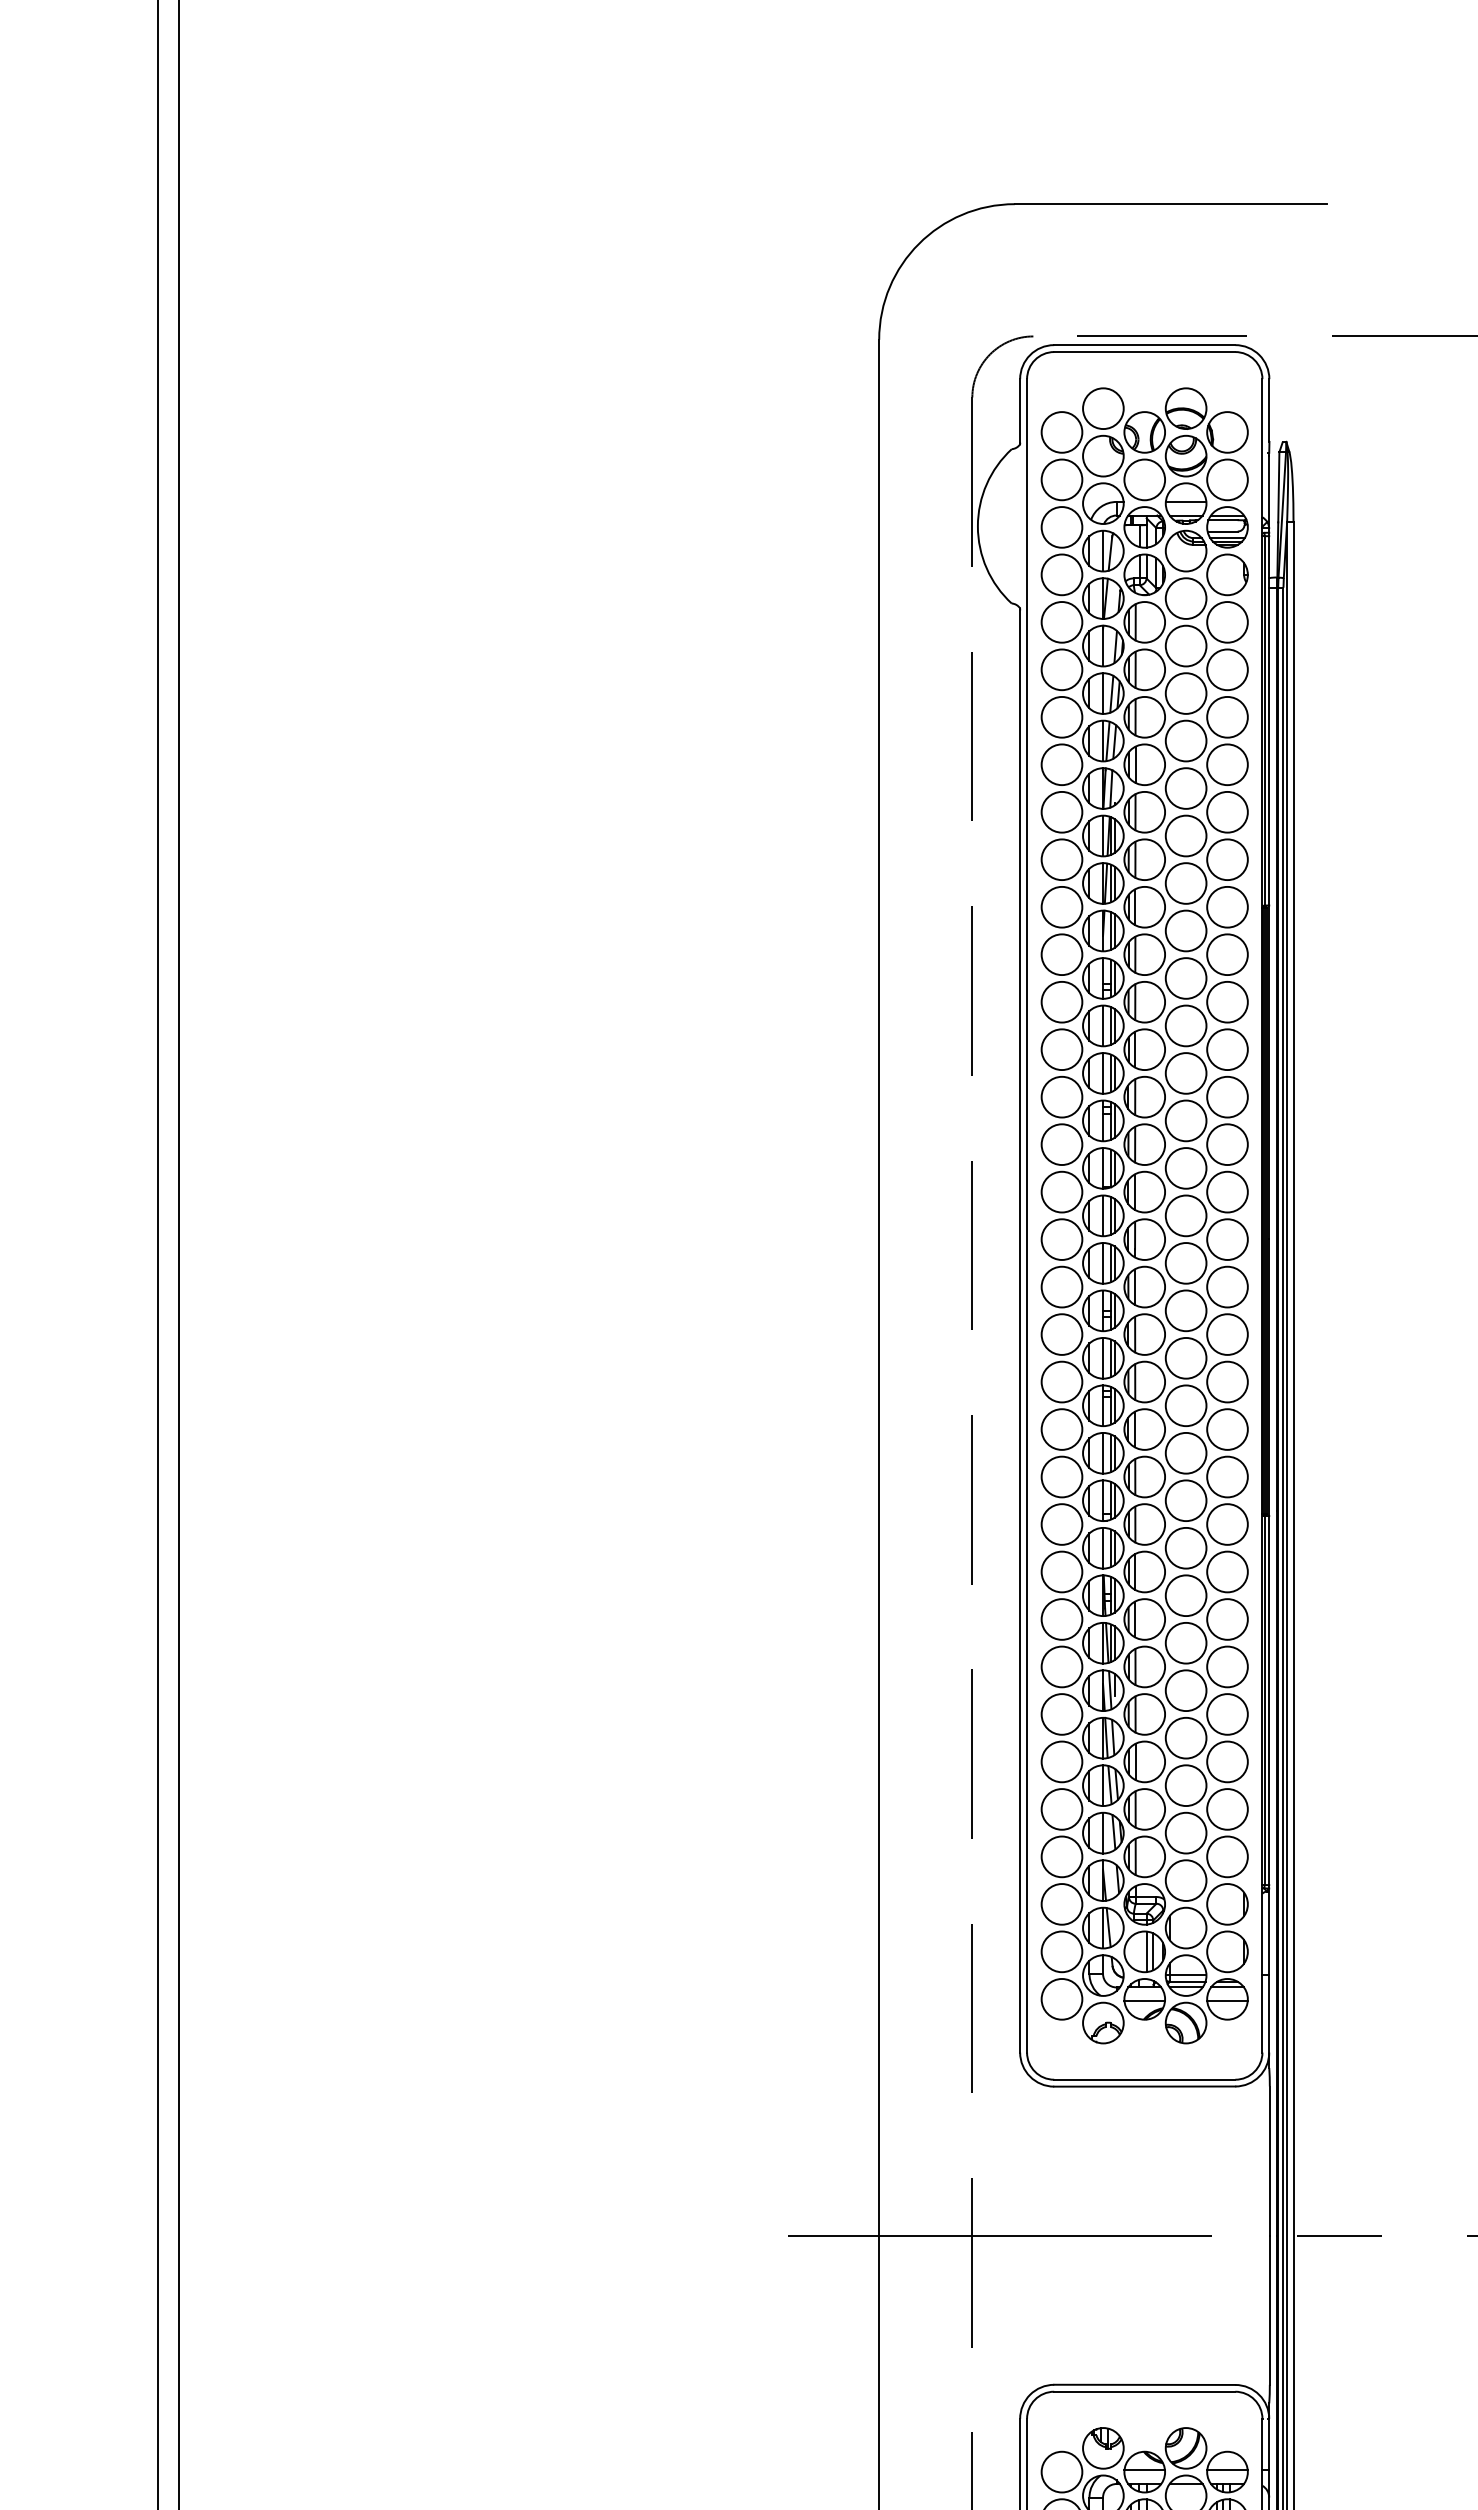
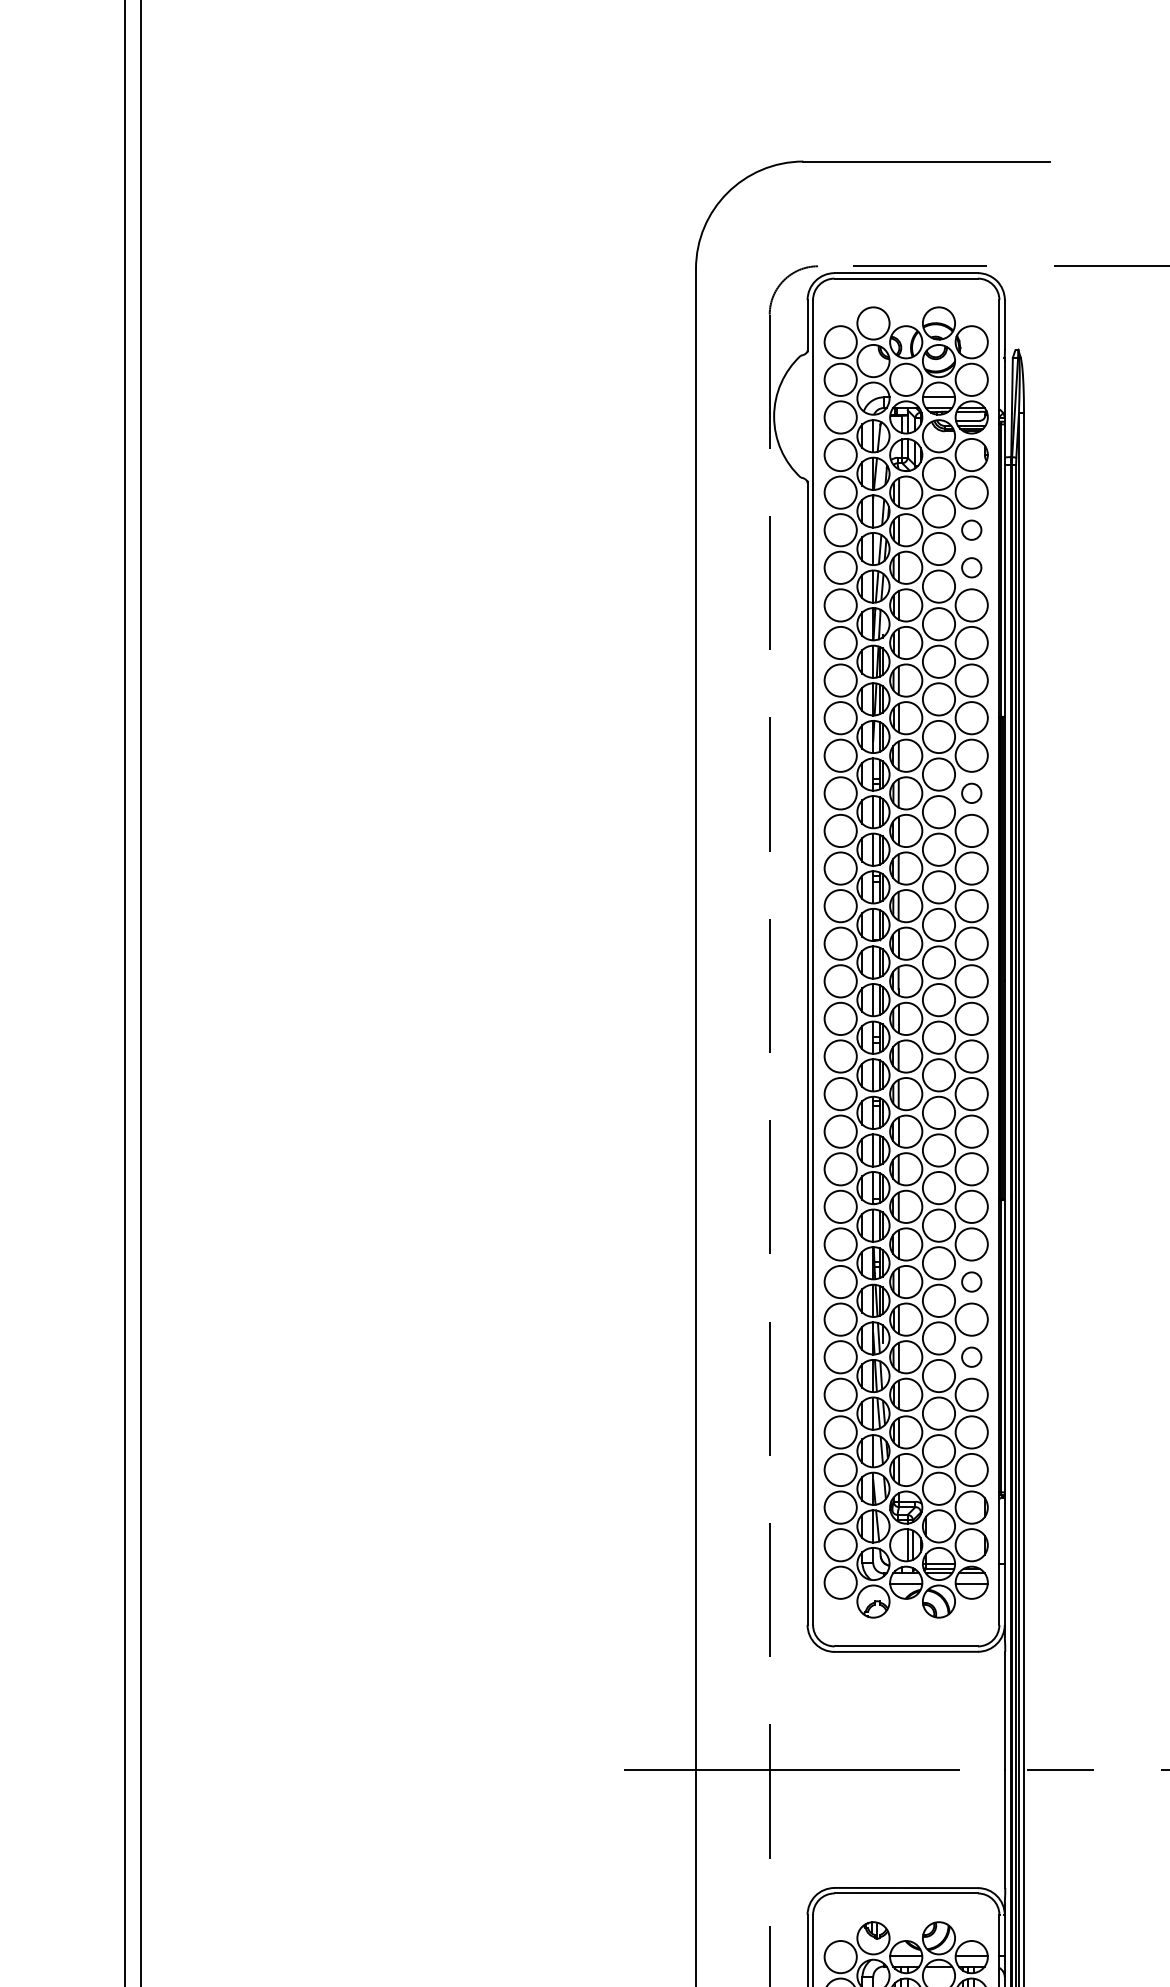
circle: (1227, 669) -> (971, 529), size x0.6
circle: (1227, 716) -> (971, 567), size x0.6
circle: (1227, 1001) -> (971, 792), size x0.6
circle: (1227, 1619) -> (971, 1282), size x0.6
circle: (1227, 1714) -> (971, 1357), size x0.6

